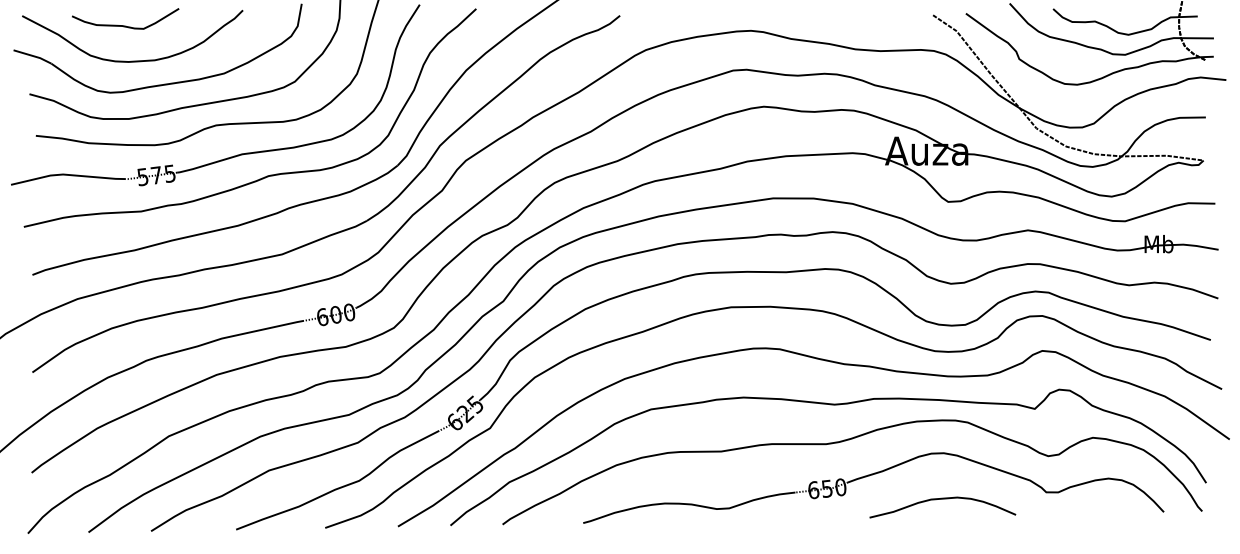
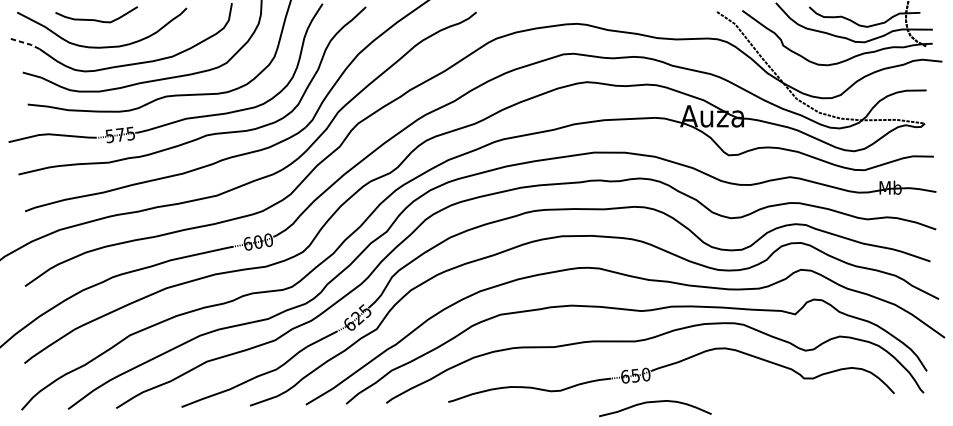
line: (33, 56) -> (25, 43), solid -> dashed
curve: (942, 499) -> (655, 402), moved

